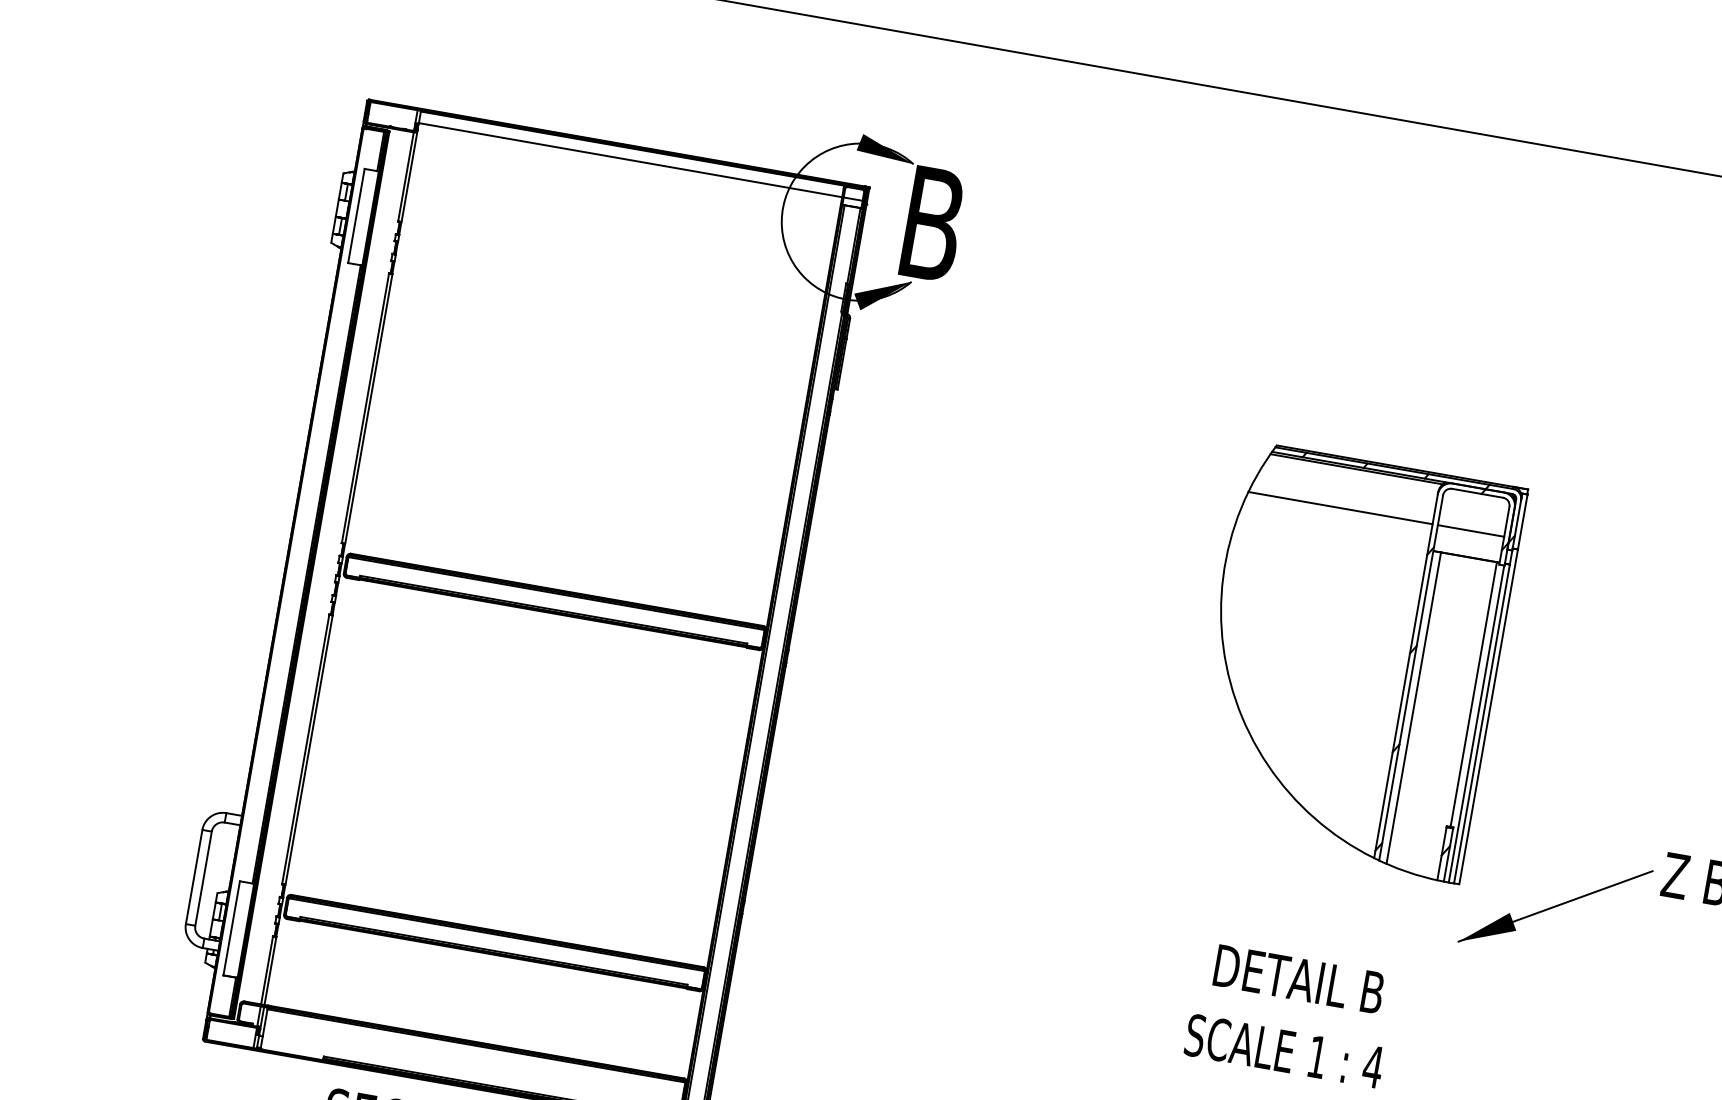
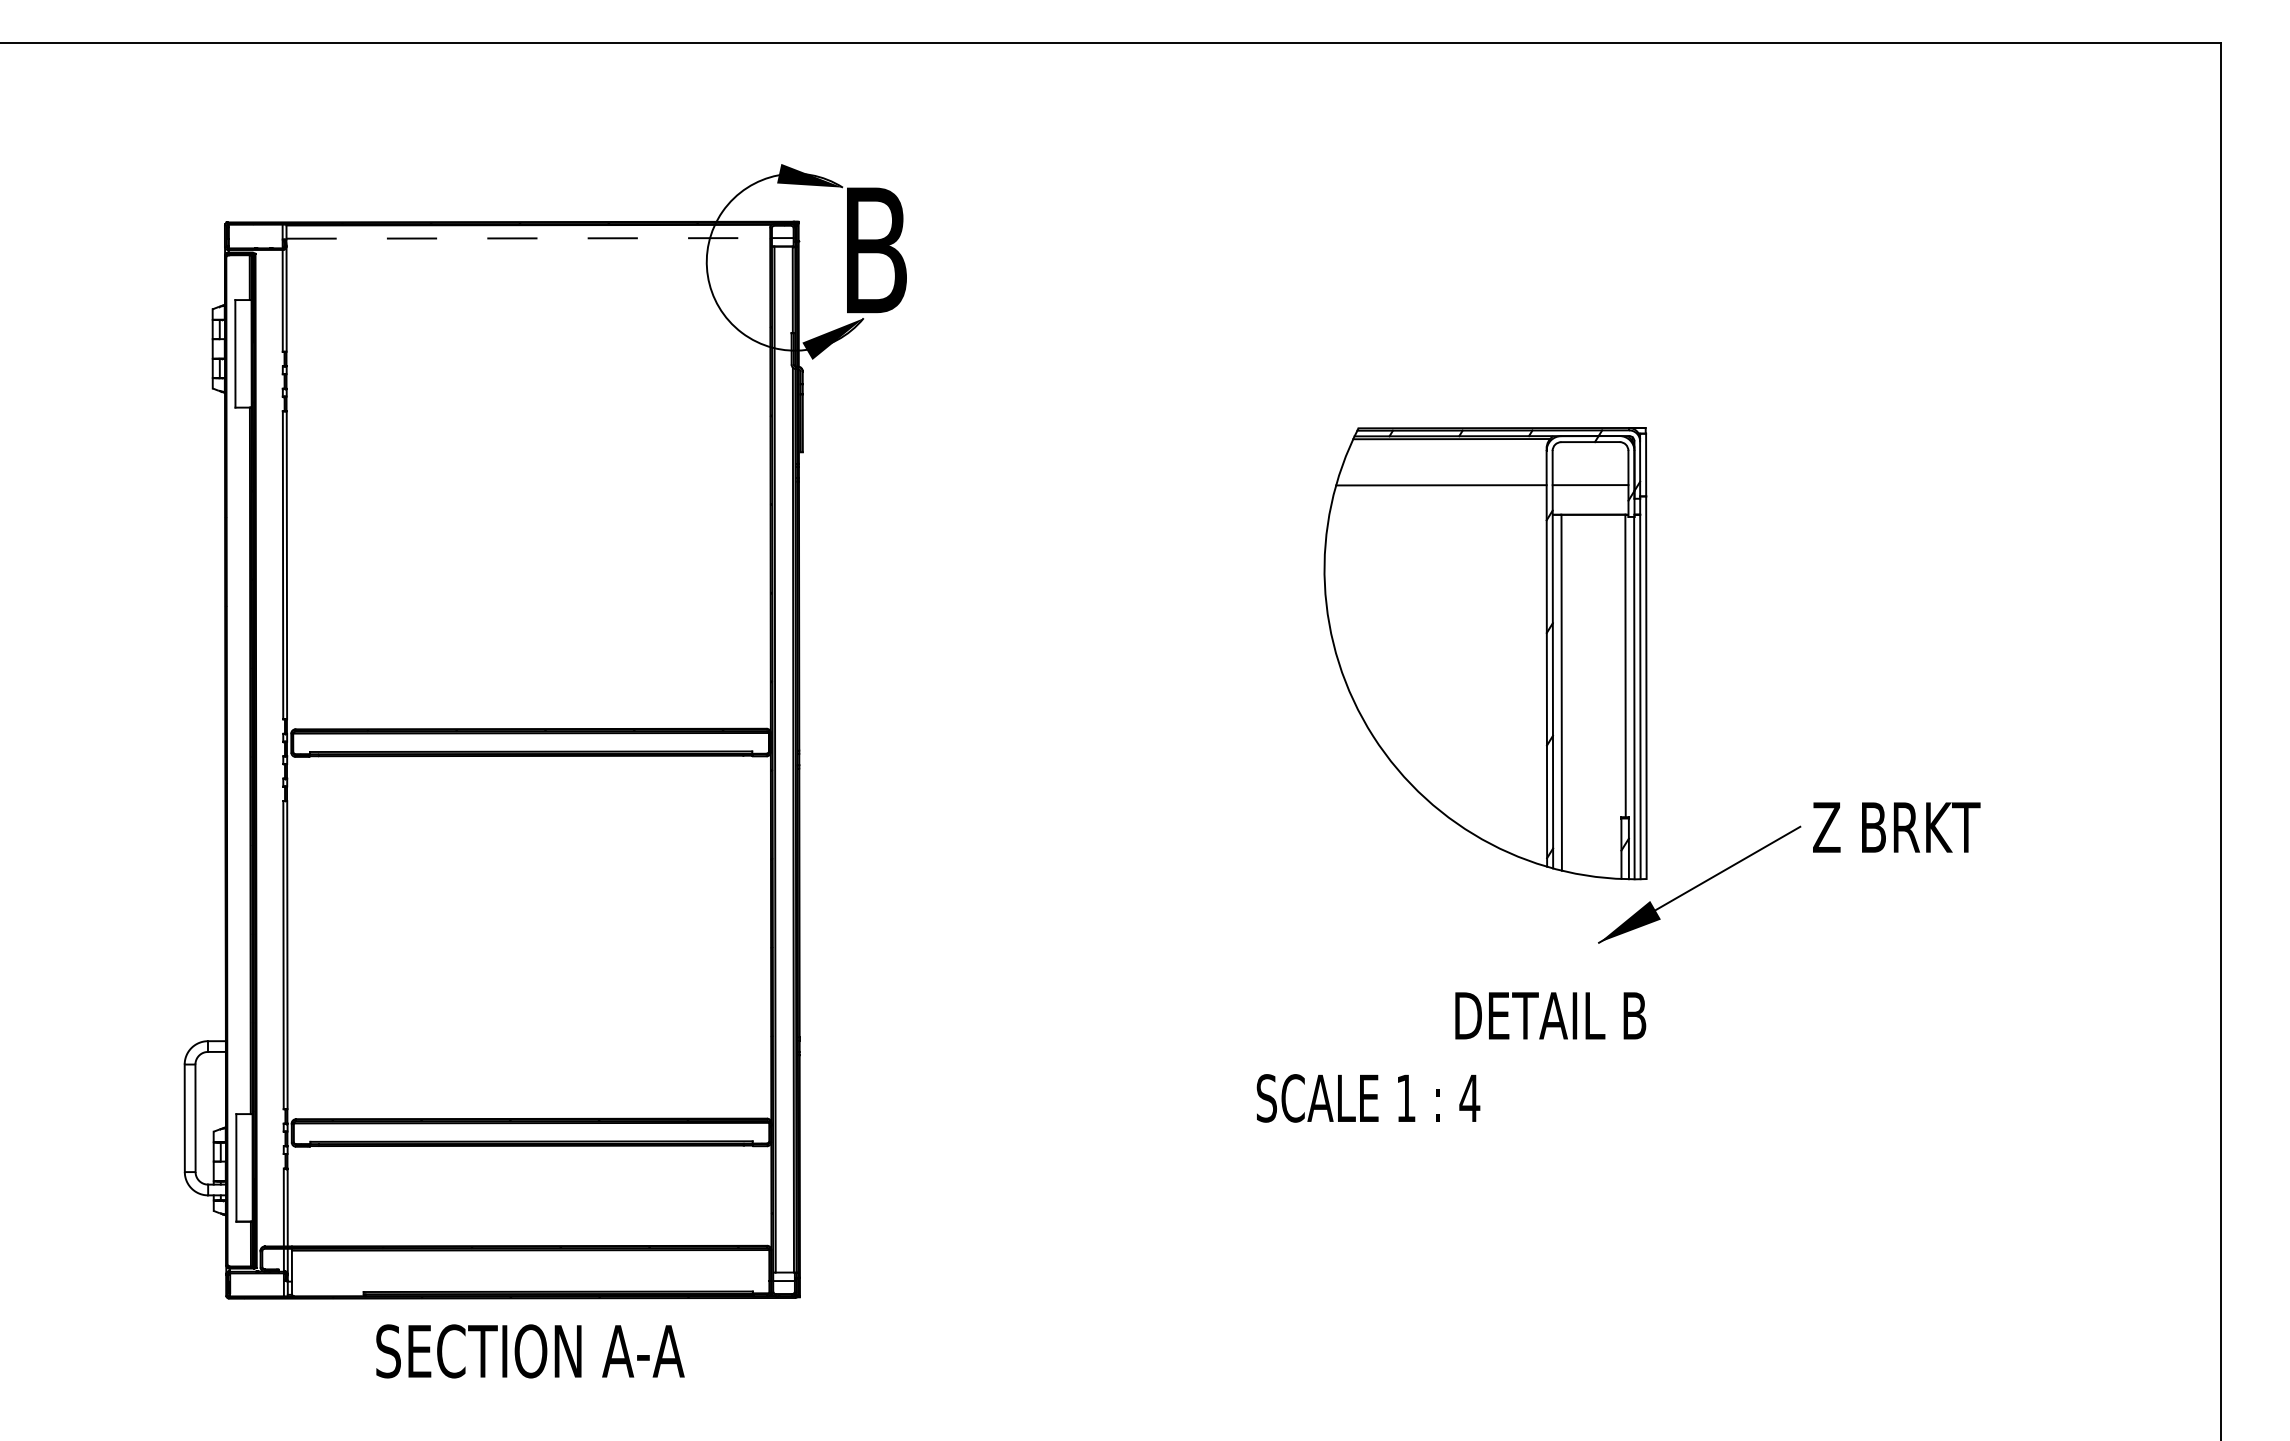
line: (630, 160) -> (528, 238), solid -> dashed
part: (1353, 662) -> (1485, 653), moved
text: (1299, 979) -> (1550, 1015), moved
text: (1284, 1051) -> (1368, 1098), moved

